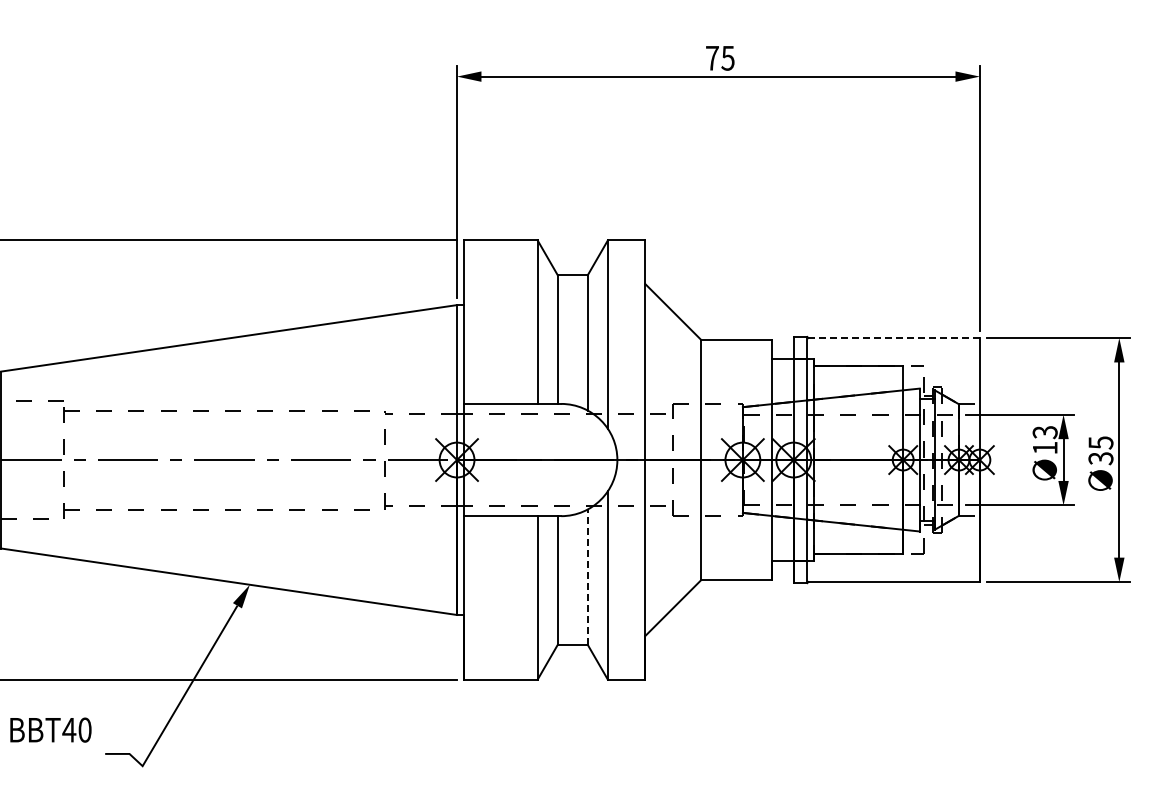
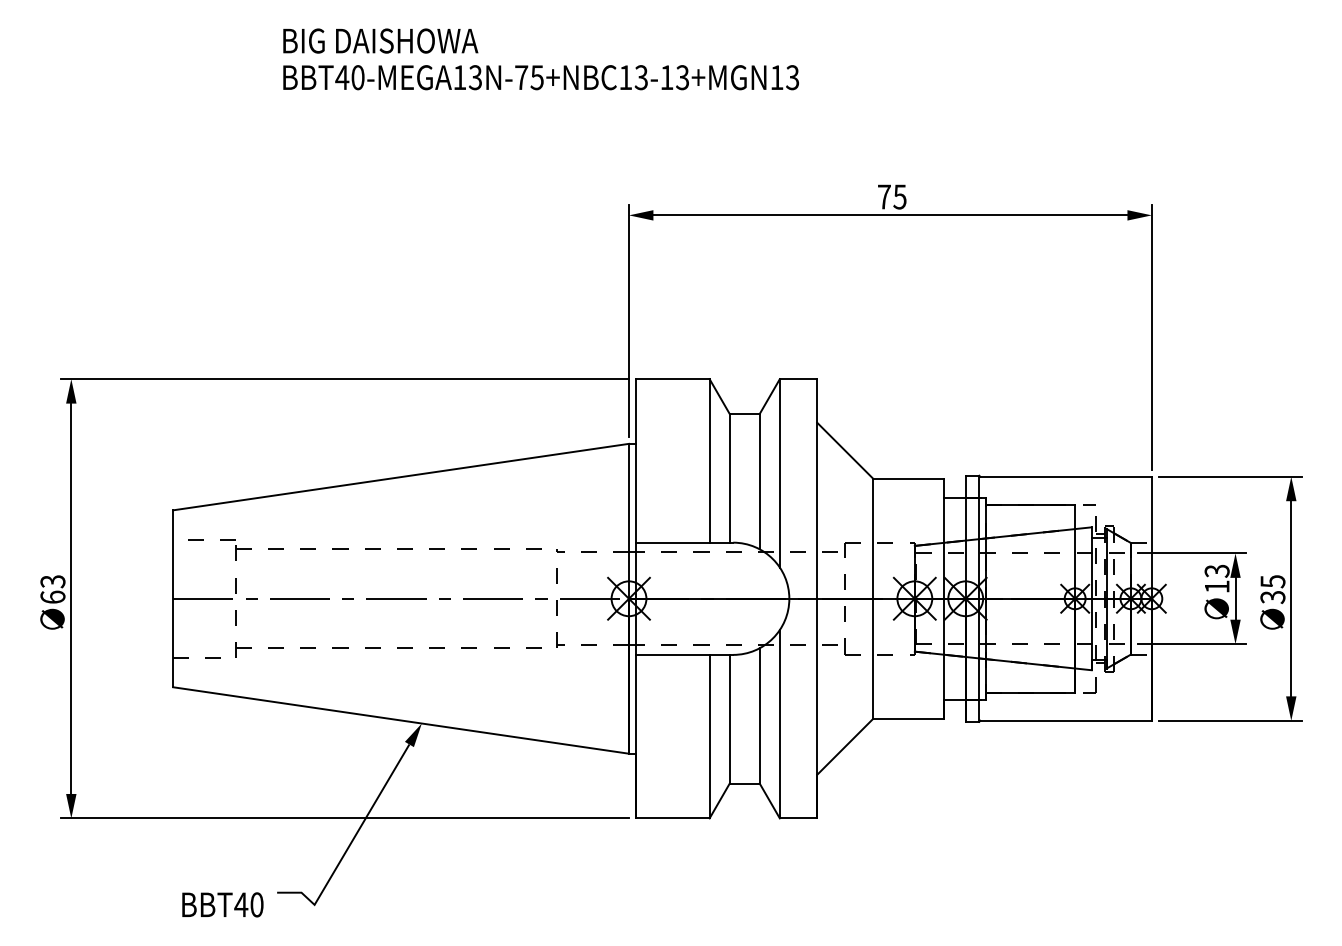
line: (894, 337) -> (1066, 476), dashed -> solid
line: (587, 576) -> (759, 715), dashed -> solid
text: (50, 729) -> (222, 904), moved

